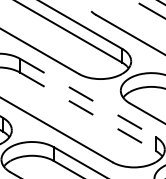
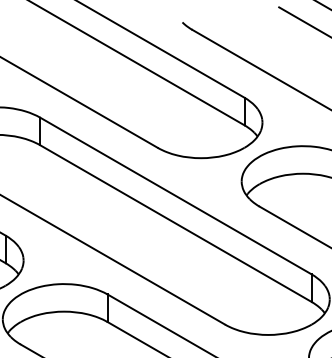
line: (88, 98) -> (177, 197), dashed -> solid
line: (88, 112) -> (177, 225), dashed -> solid

